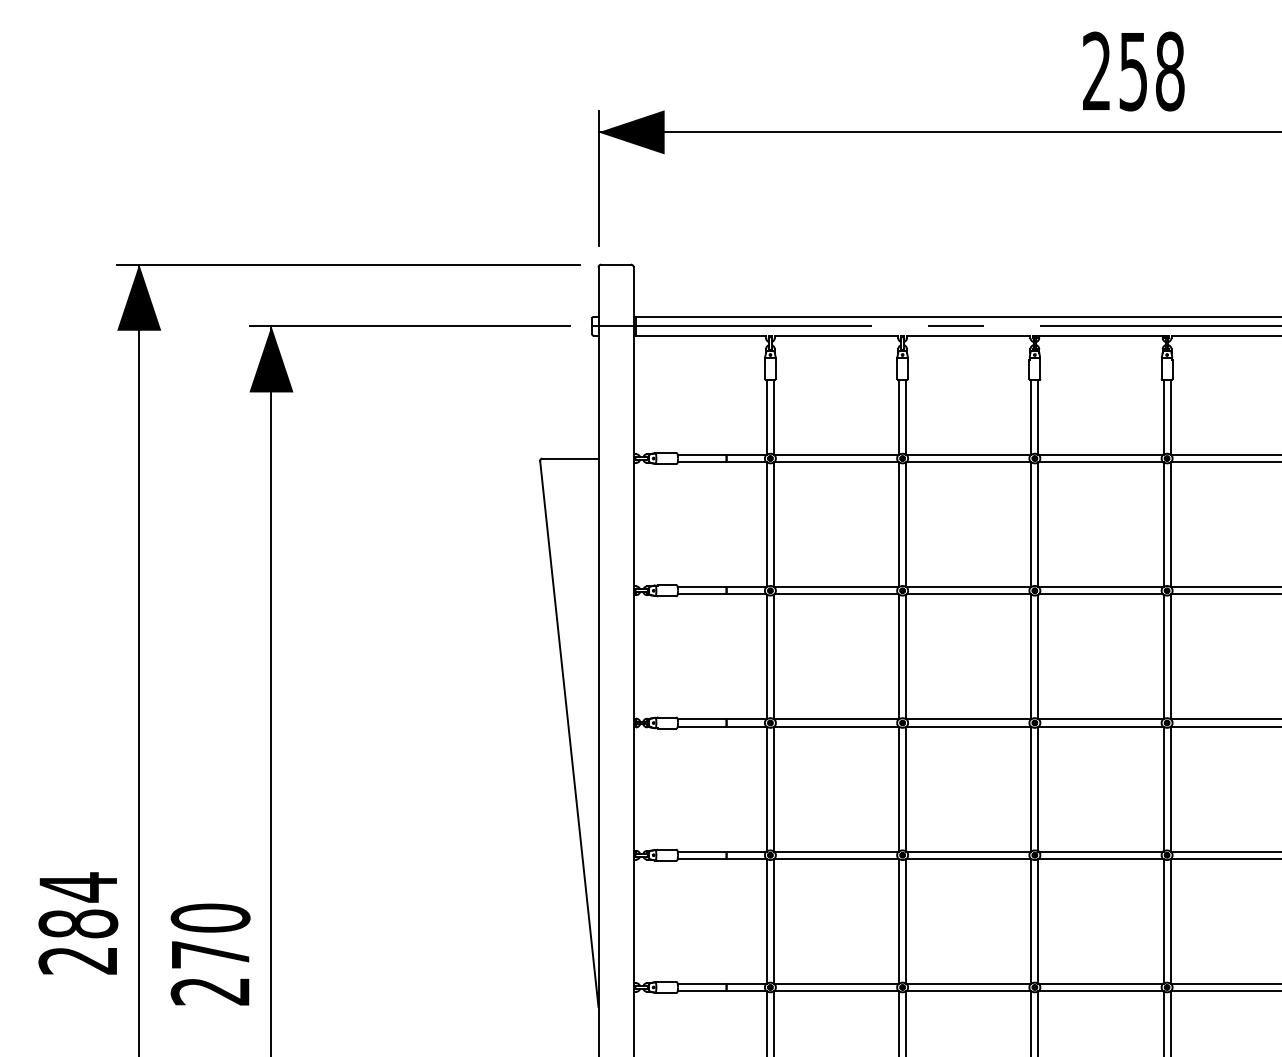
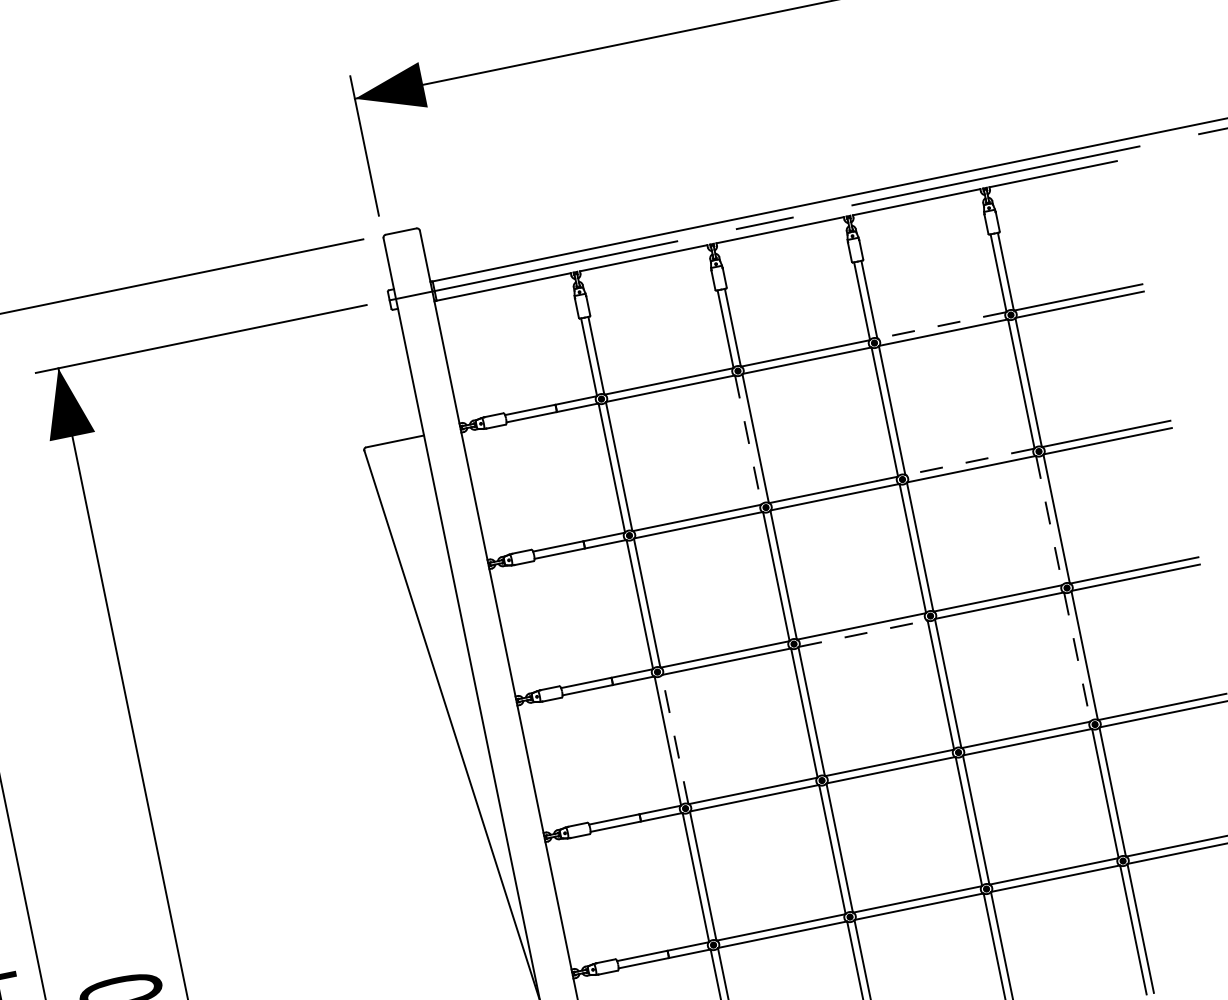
line: (1100, 455) -> (941, 325), solid -> dashed
line: (899, 525) -> (748, 440), solid -> dashed
line: (1100, 587) -> (969, 462), solid -> dashed
line: (1163, 657) -> (1049, 521), solid -> dashed
line: (968, 726) -> (862, 633), solid -> dashed
line: (773, 788) -> (674, 739), solid -> dashed
line: (1163, 789) -> (1077, 657), solid -> dashed

